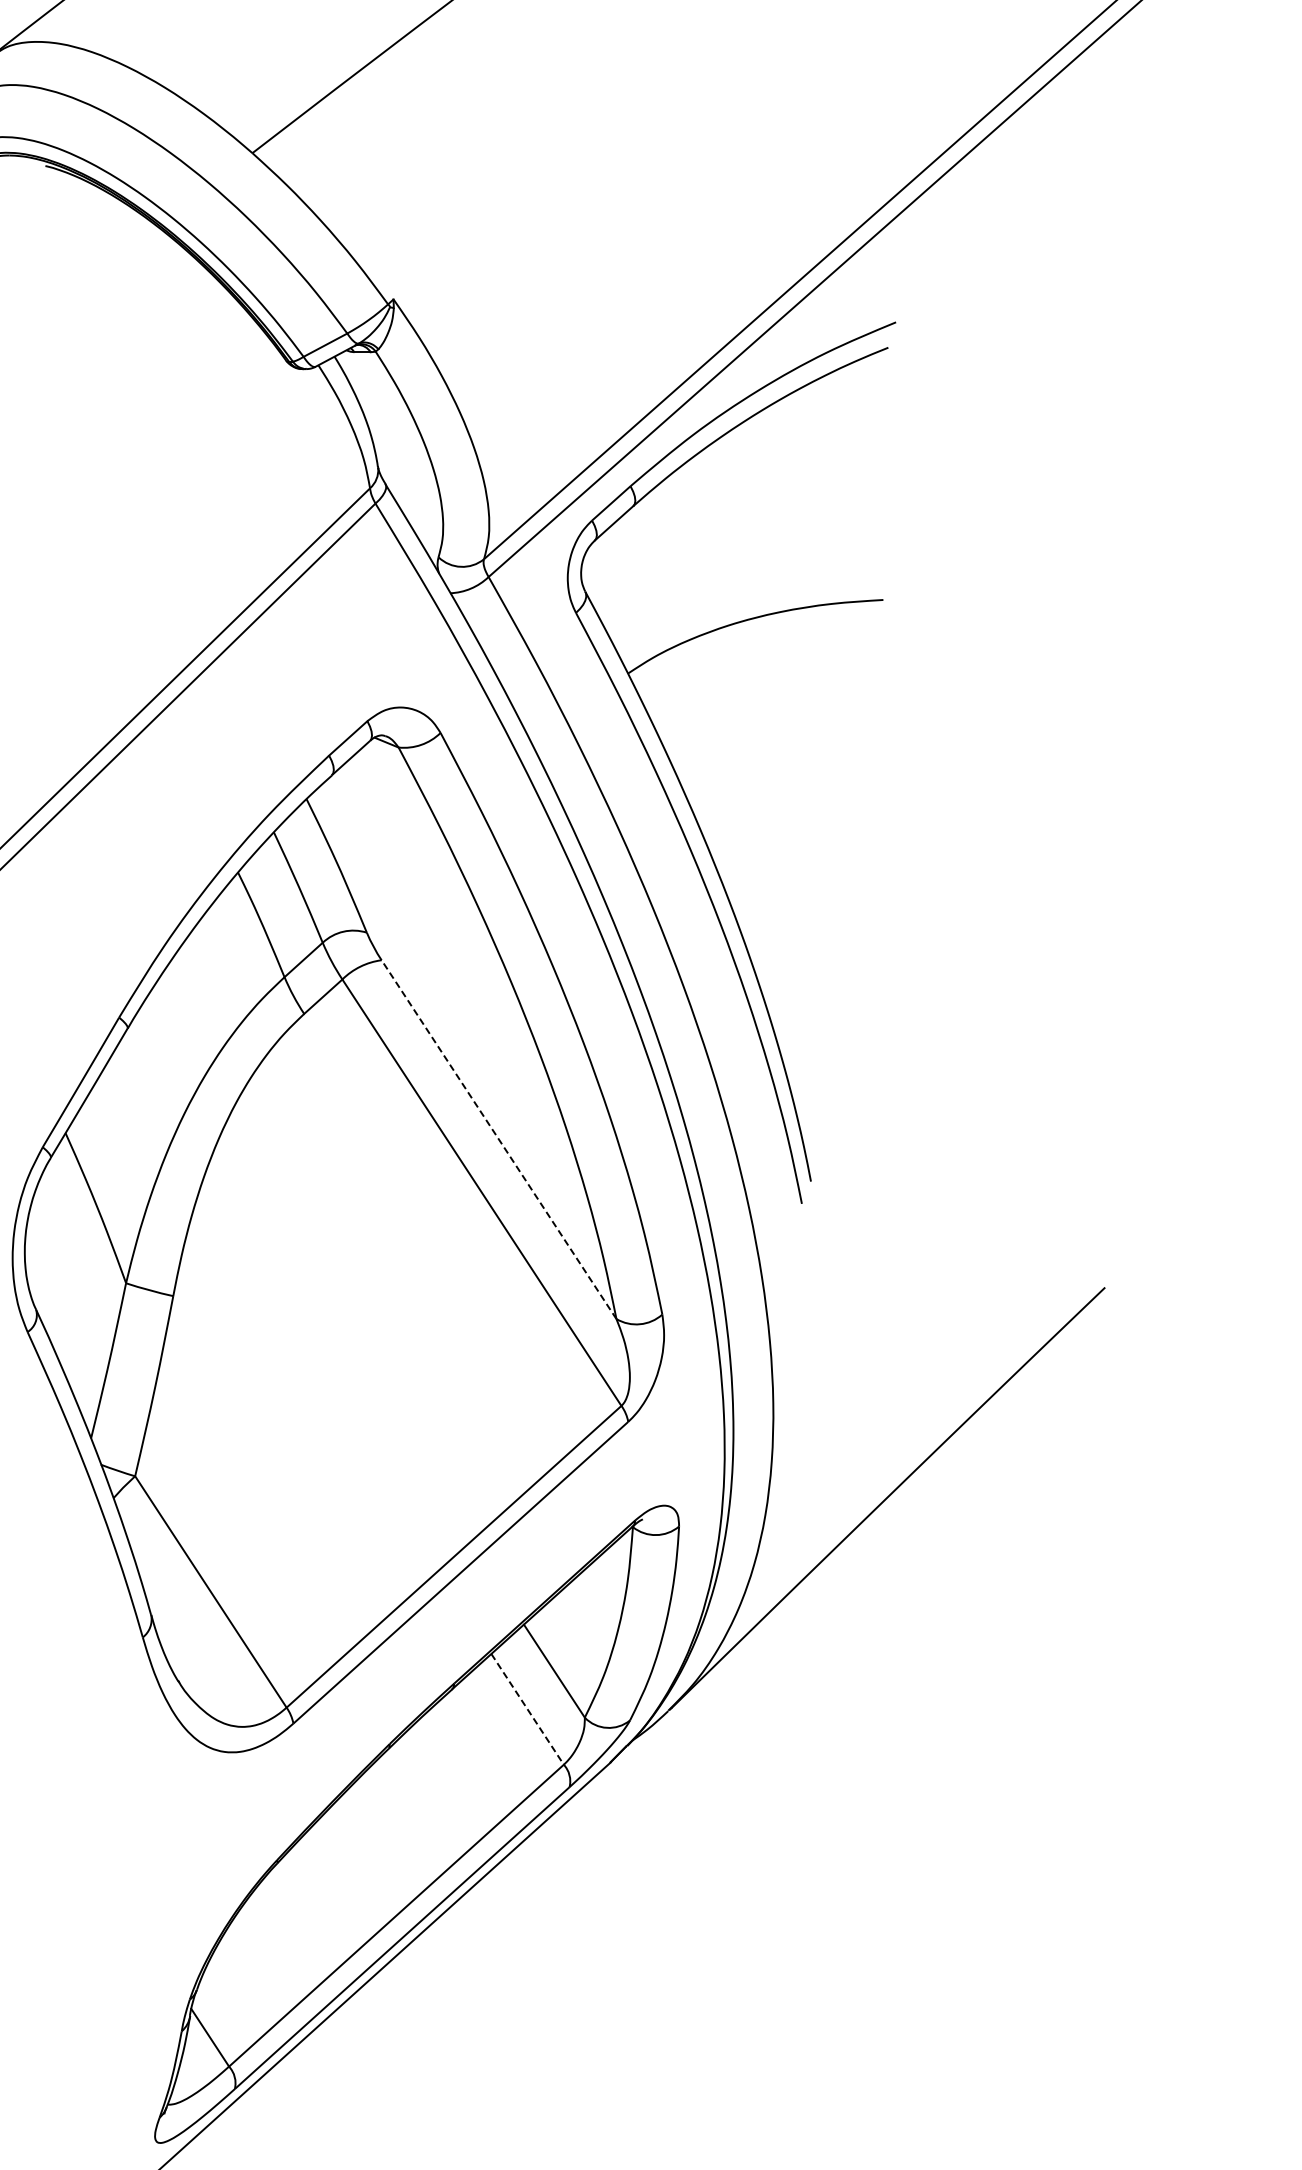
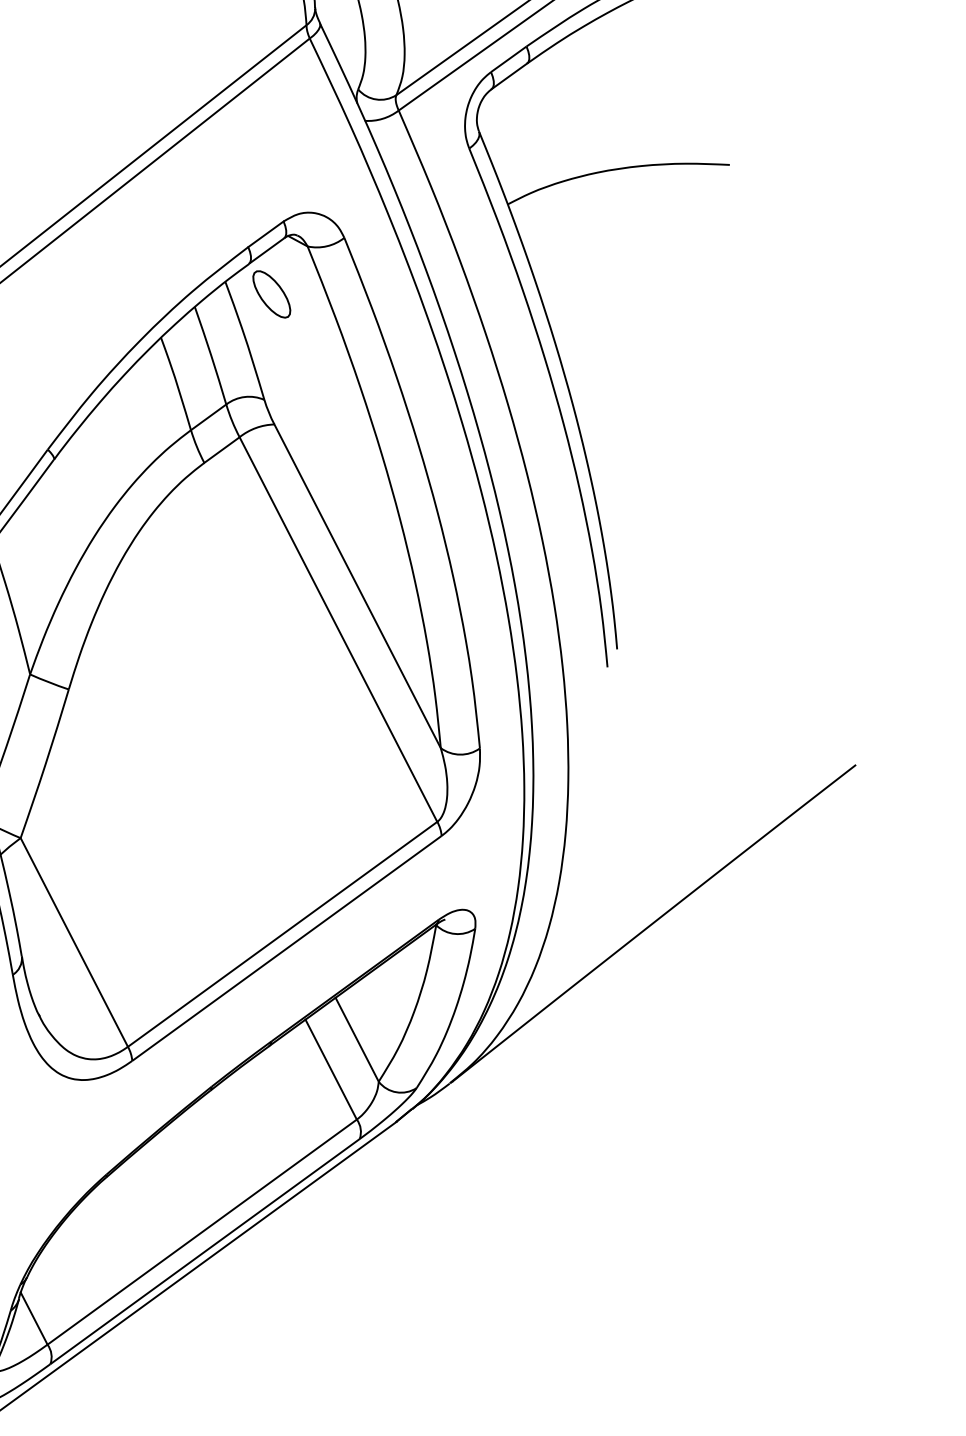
part: (362, 807) -> (271, 293), added
line: (498, 1139) -> (357, 586), dashed -> solid
line: (527, 1709) -> (331, 1069), dashed -> solid

